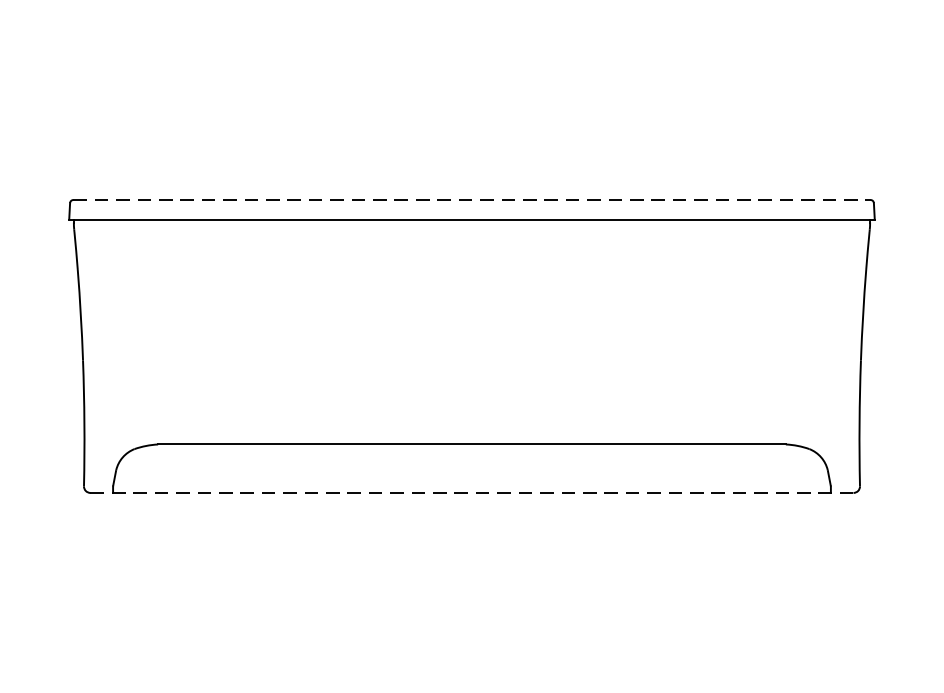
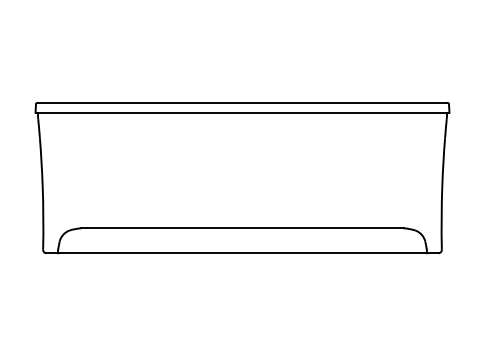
line: (472, 199) -> (242, 102), dashed -> solid
line: (472, 493) -> (242, 253), dashed -> solid

